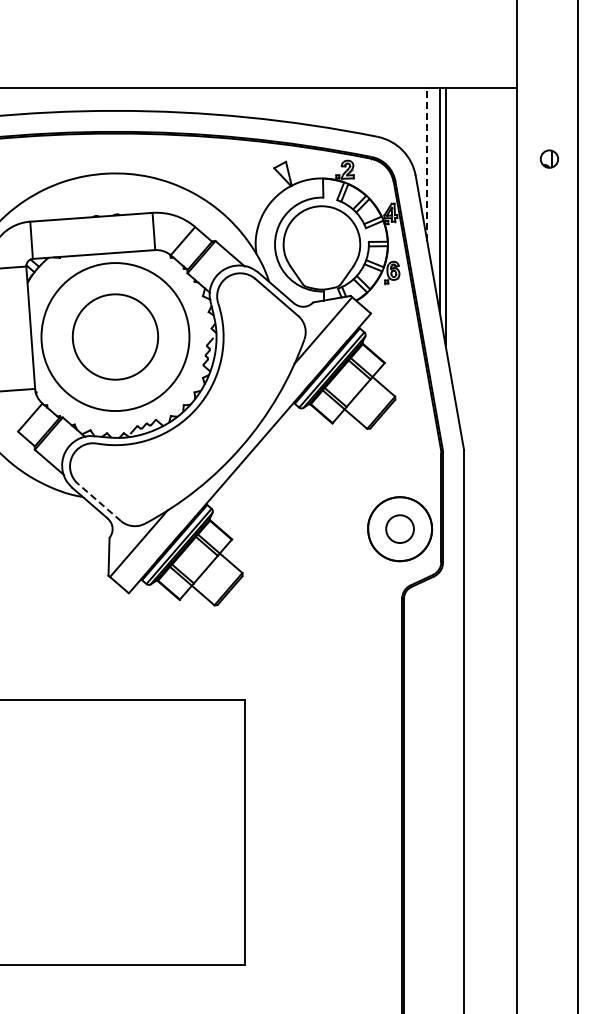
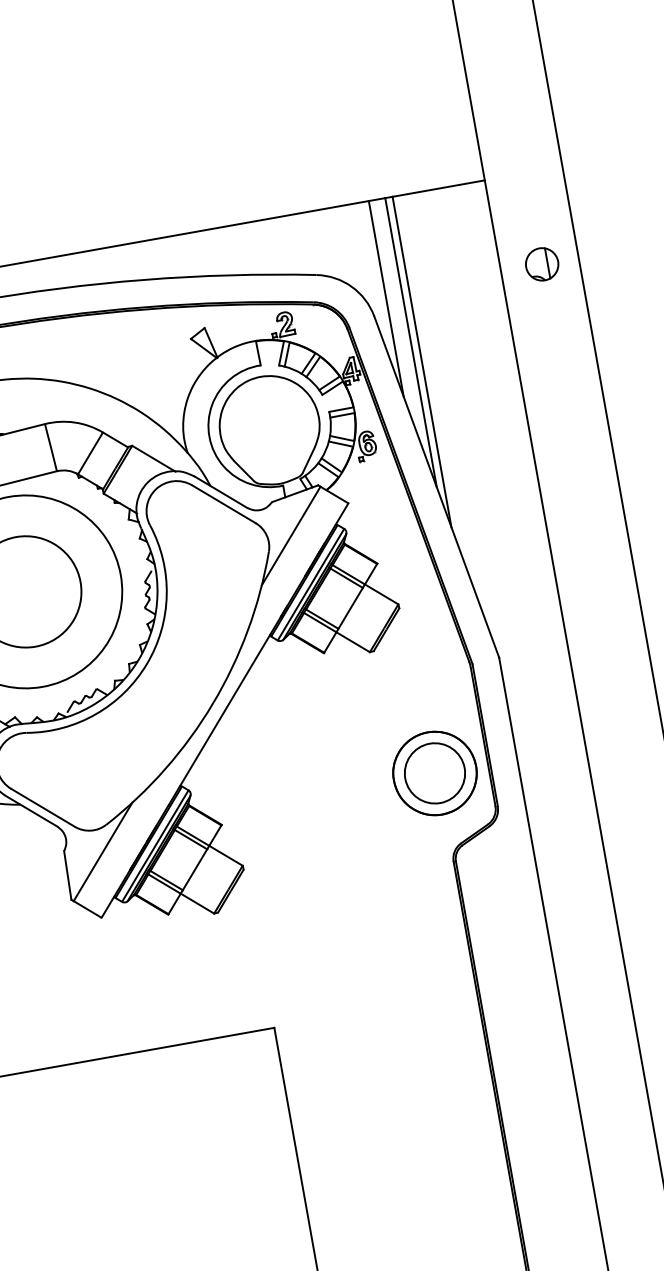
part: (549, 158) -> (542, 263), size x1.43
line: (427, 163) -> (386, 297), dashed -> solid
line: (99, 502) -> (43, 807), dashed -> solid
circle: (399, 529) -> (434, 773), size x1.67

